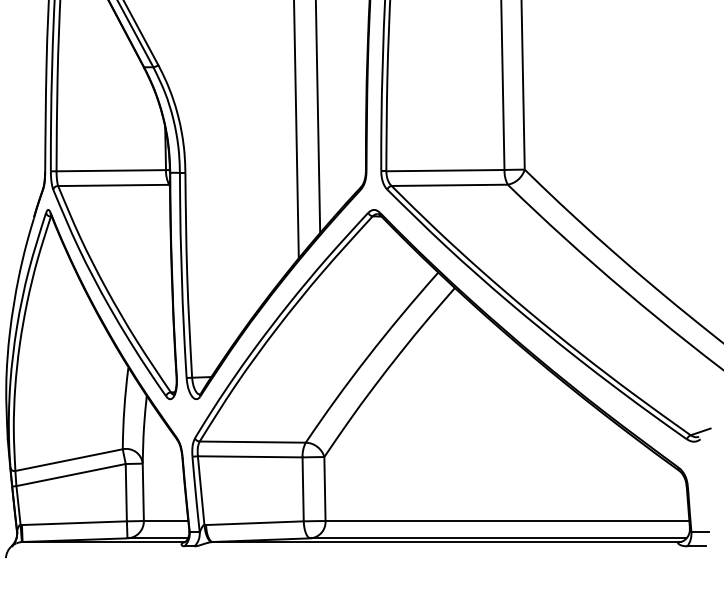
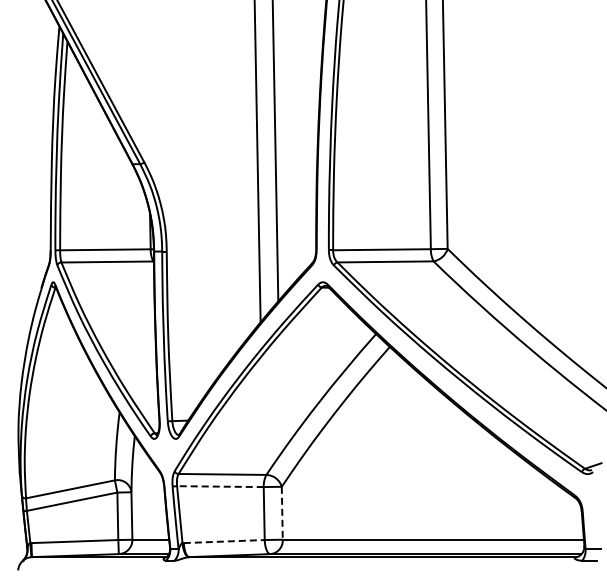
line: (249, 456) -> (219, 486), solid -> dashed
line: (325, 489) -> (282, 513), solid -> dashed
line: (255, 523) -> (224, 541), solid -> dashed

